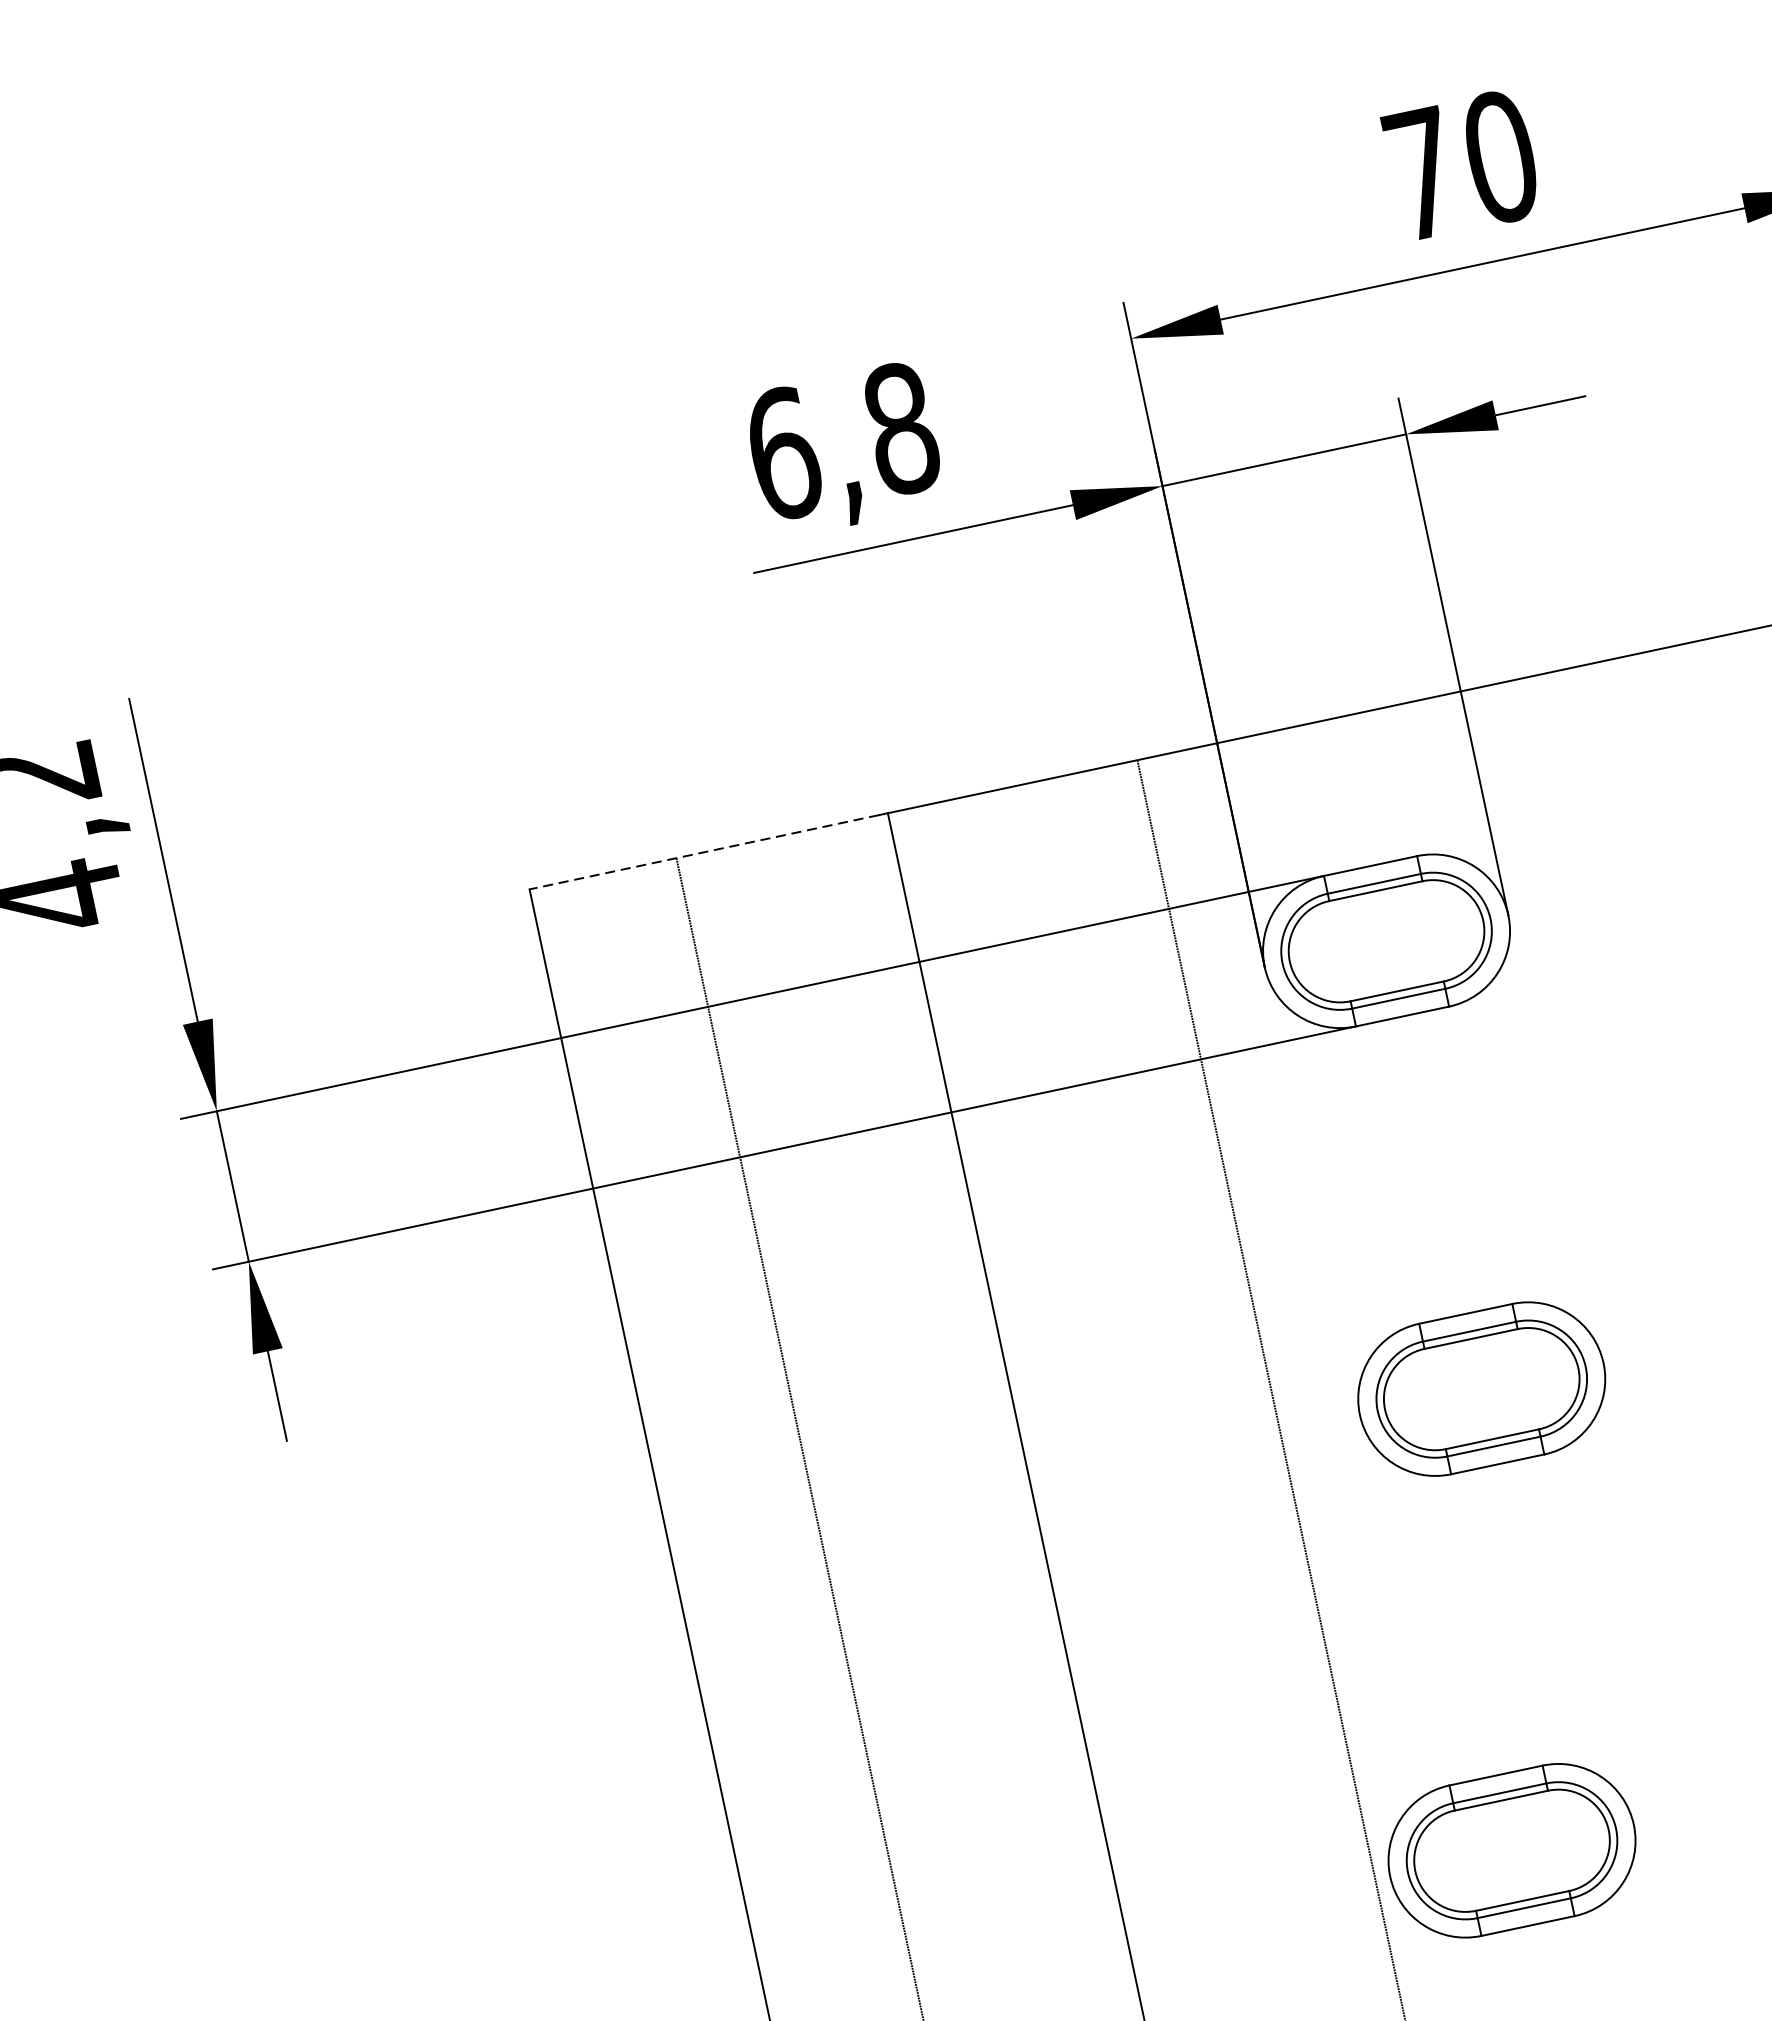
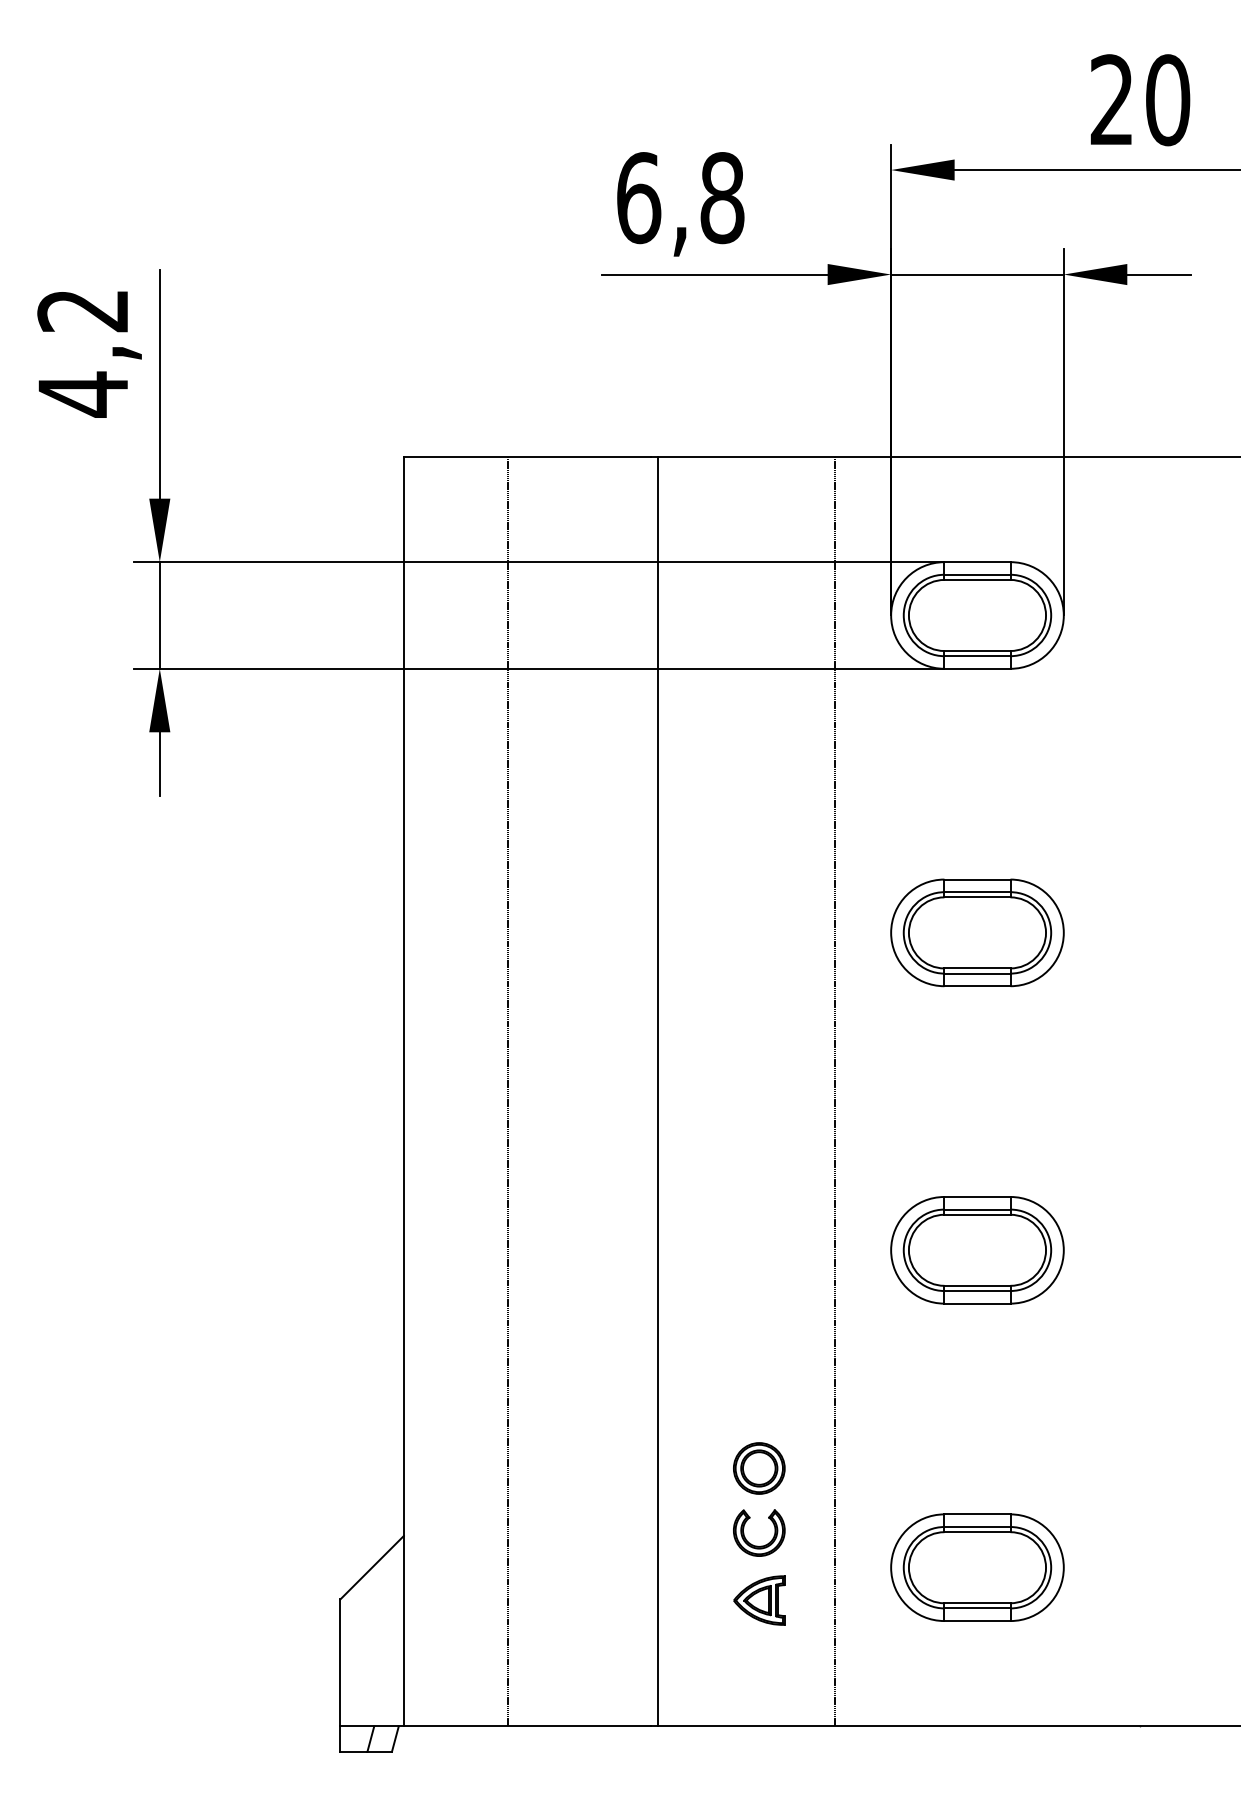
text: (1420, 173) -> (1111, 99), 70 -> 20
line: (703, 851) -> (527, 456), dashed -> solid
part: (1512, 1851) -> (977, 1250), moved

